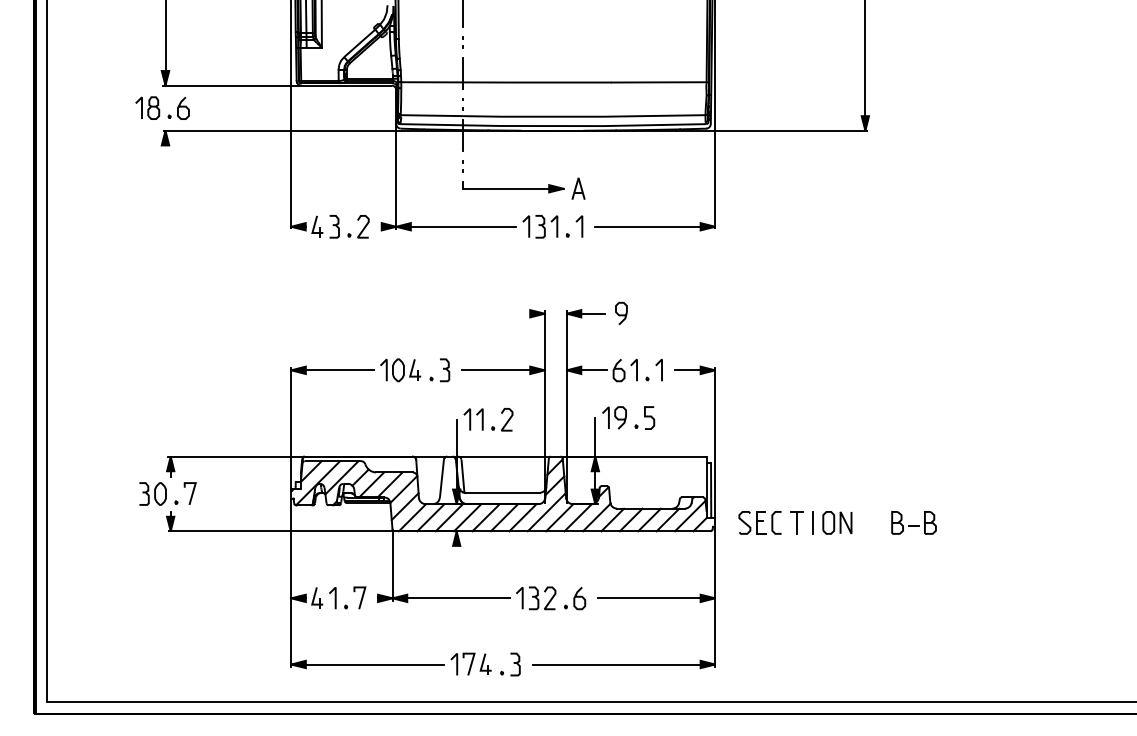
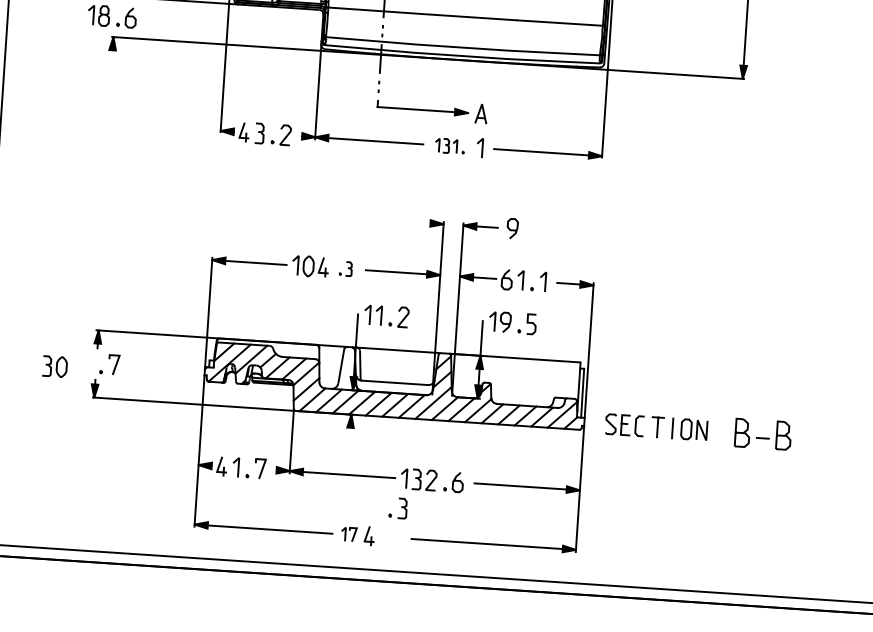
part: (545, 226) -> (449, 145), size x0.7
part: (439, 370) -> (345, 269), size x0.7
part: (152, 493) -> (54, 366), moved
part: (913, 522) -> (762, 434), size x1.4
part: (462, 663) -> (348, 533), size x0.7
part: (510, 664) -> (398, 508), moved

